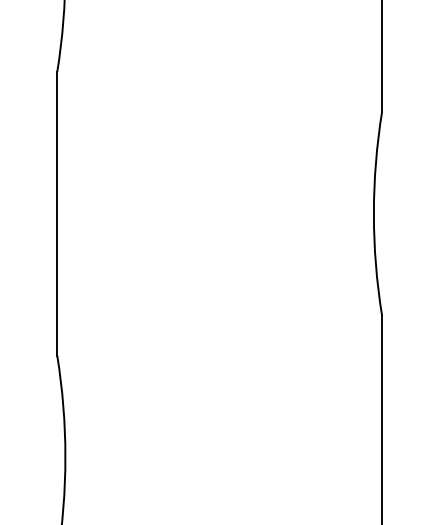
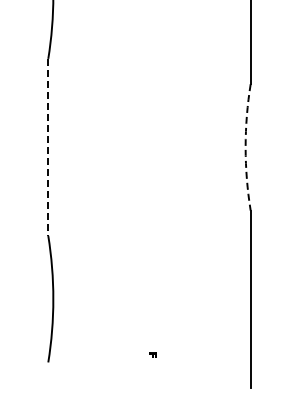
line: (57, 213) -> (48, 147), solid -> dashed
arc: (373, 213) -> (245, 147), solid -> dashed

